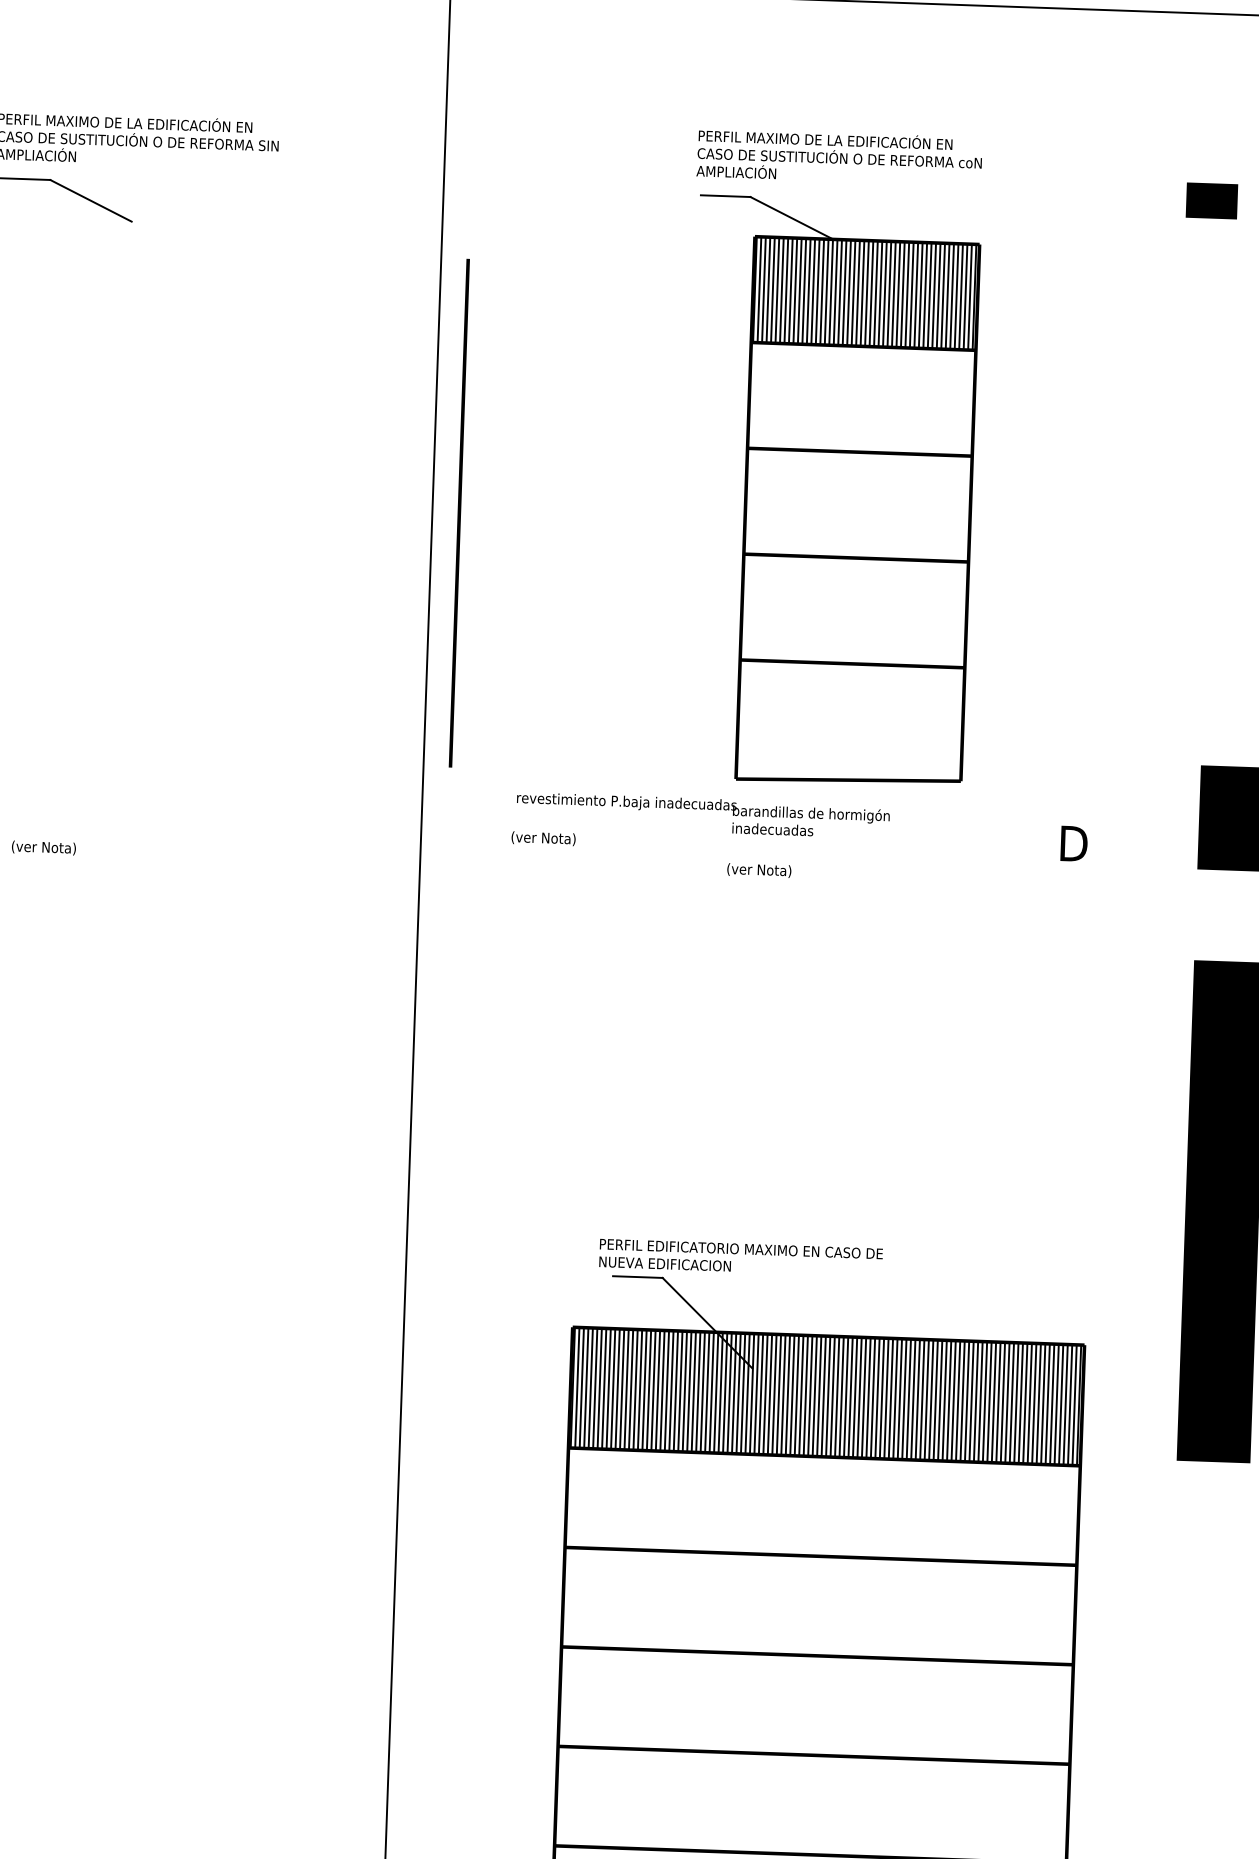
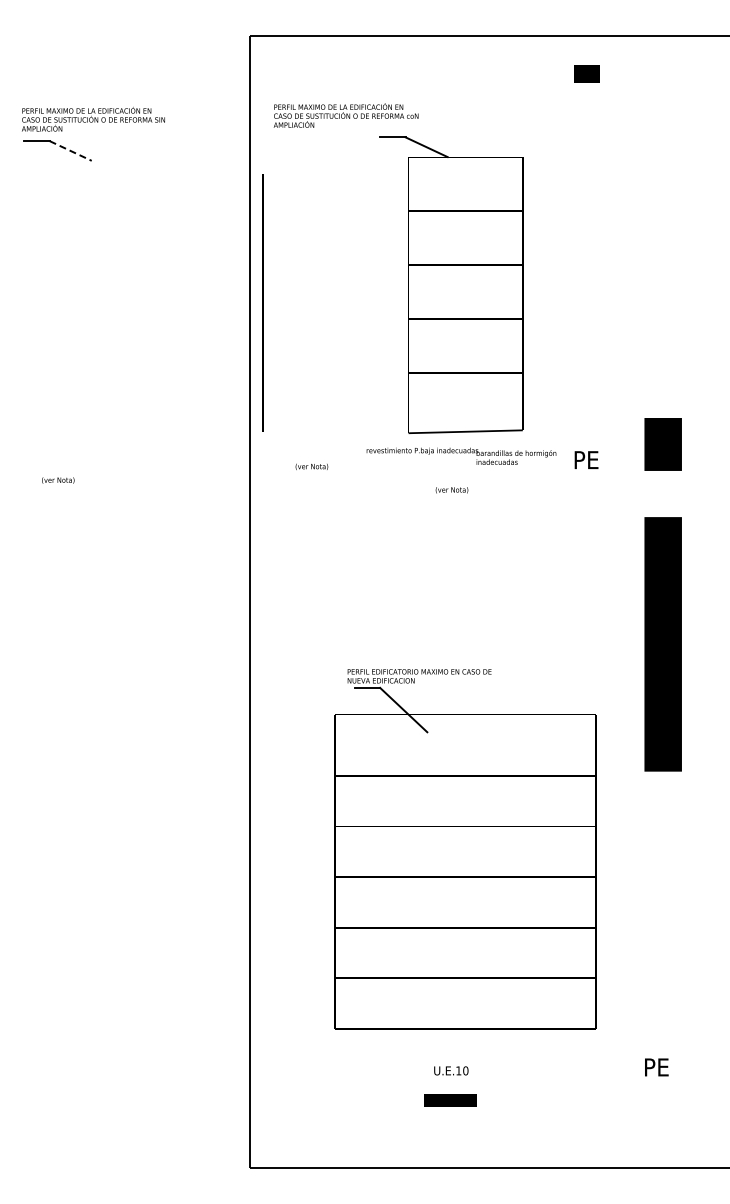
text: (838, 157) -> (345, 115), moved
line: (1210, 199) -> (586, 73), moved
line: (92, 201) -> (71, 151), solid -> dashed
hatch: (865, 293) -> (465, 184), removed
text: (703, 813) -> (461, 455), moved
text: (1086, 844) -> (587, 460), D -> PE
text: (758, 870) -> (451, 490), moved
hatch: (824, 1395) -> (464, 744), removed

